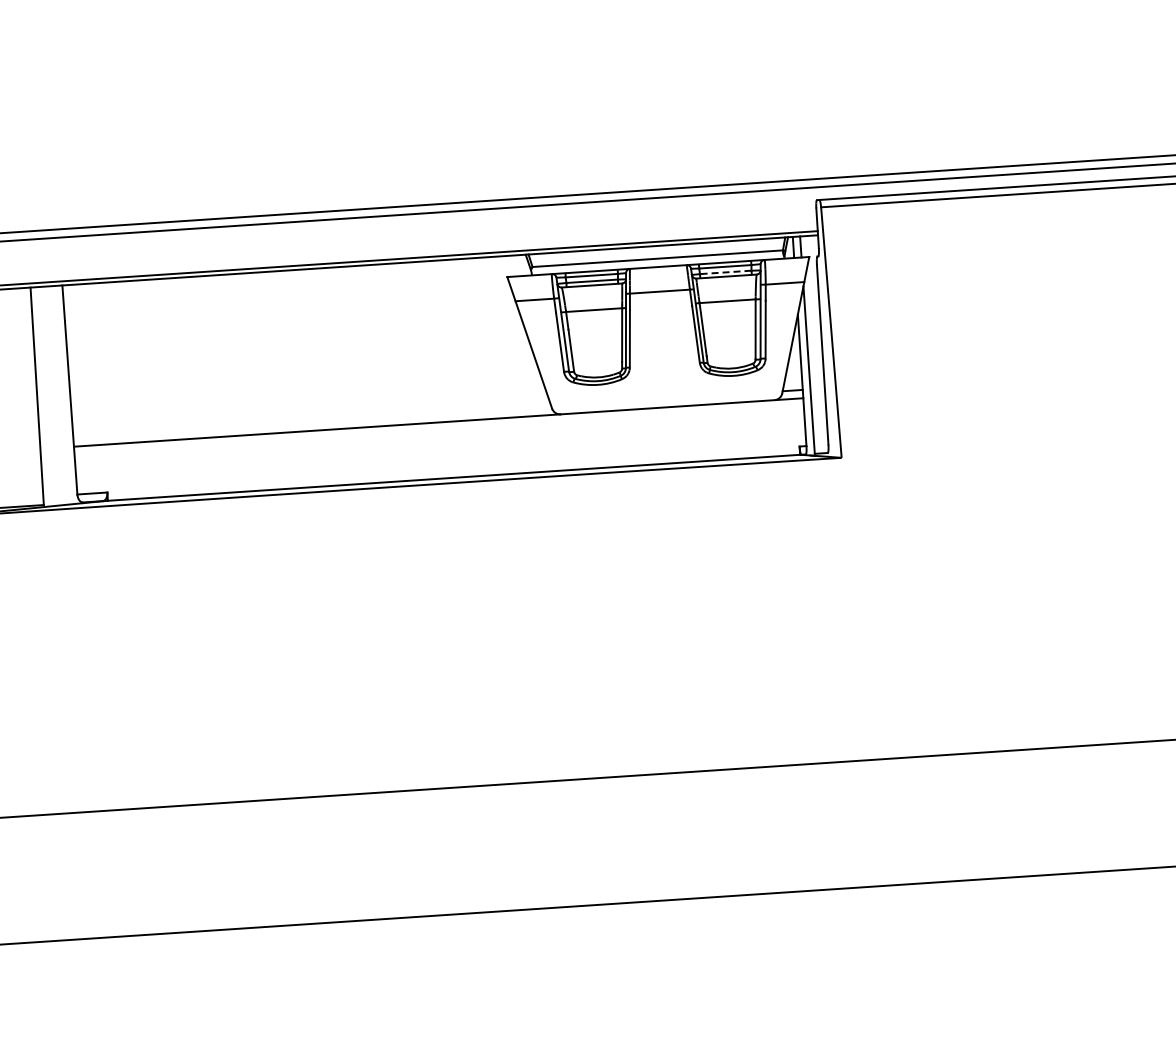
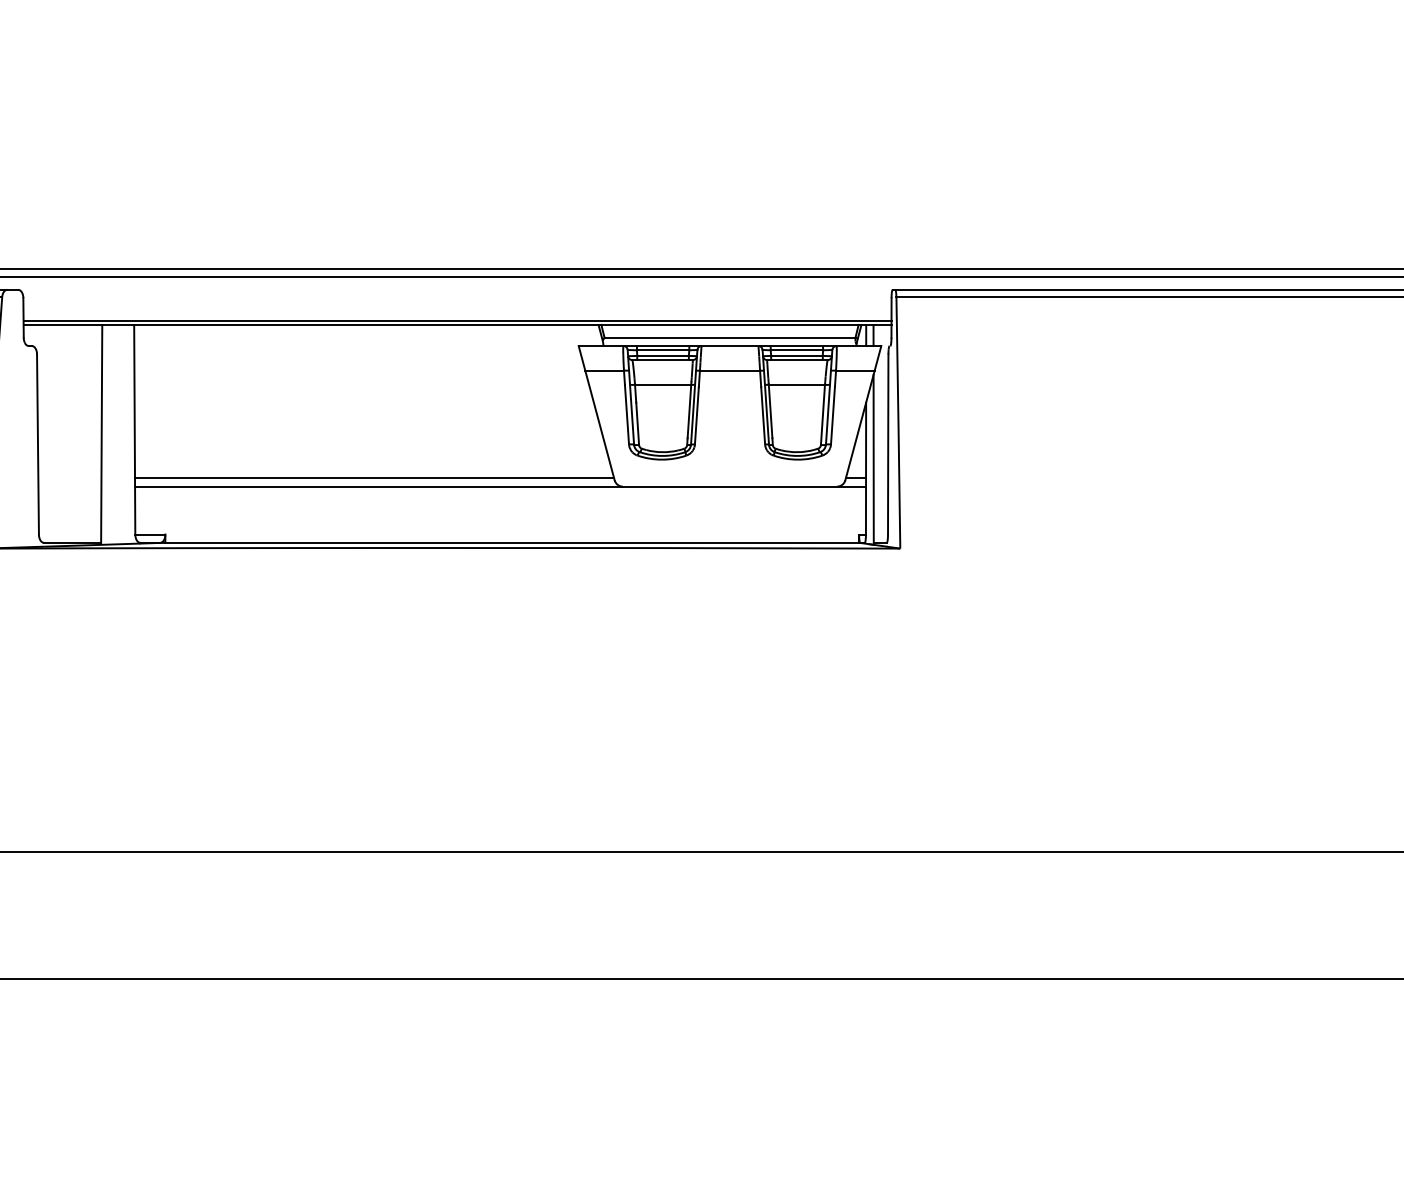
line: (725, 272) -> (796, 355), dashed -> solid
line: (312, 422) -> (374, 478), added

